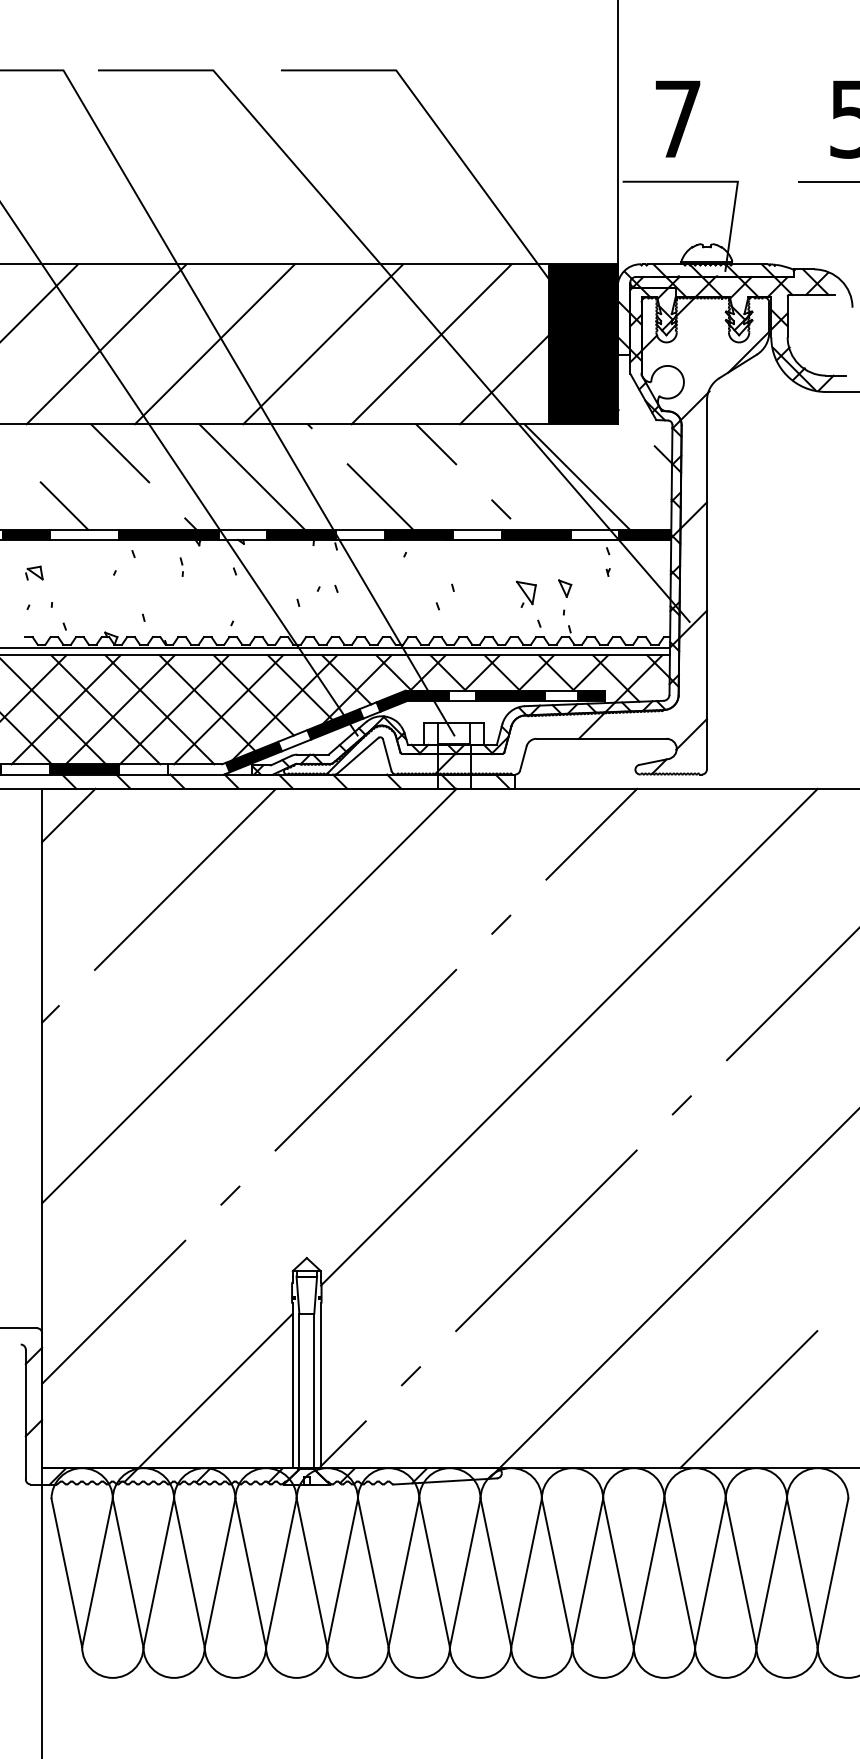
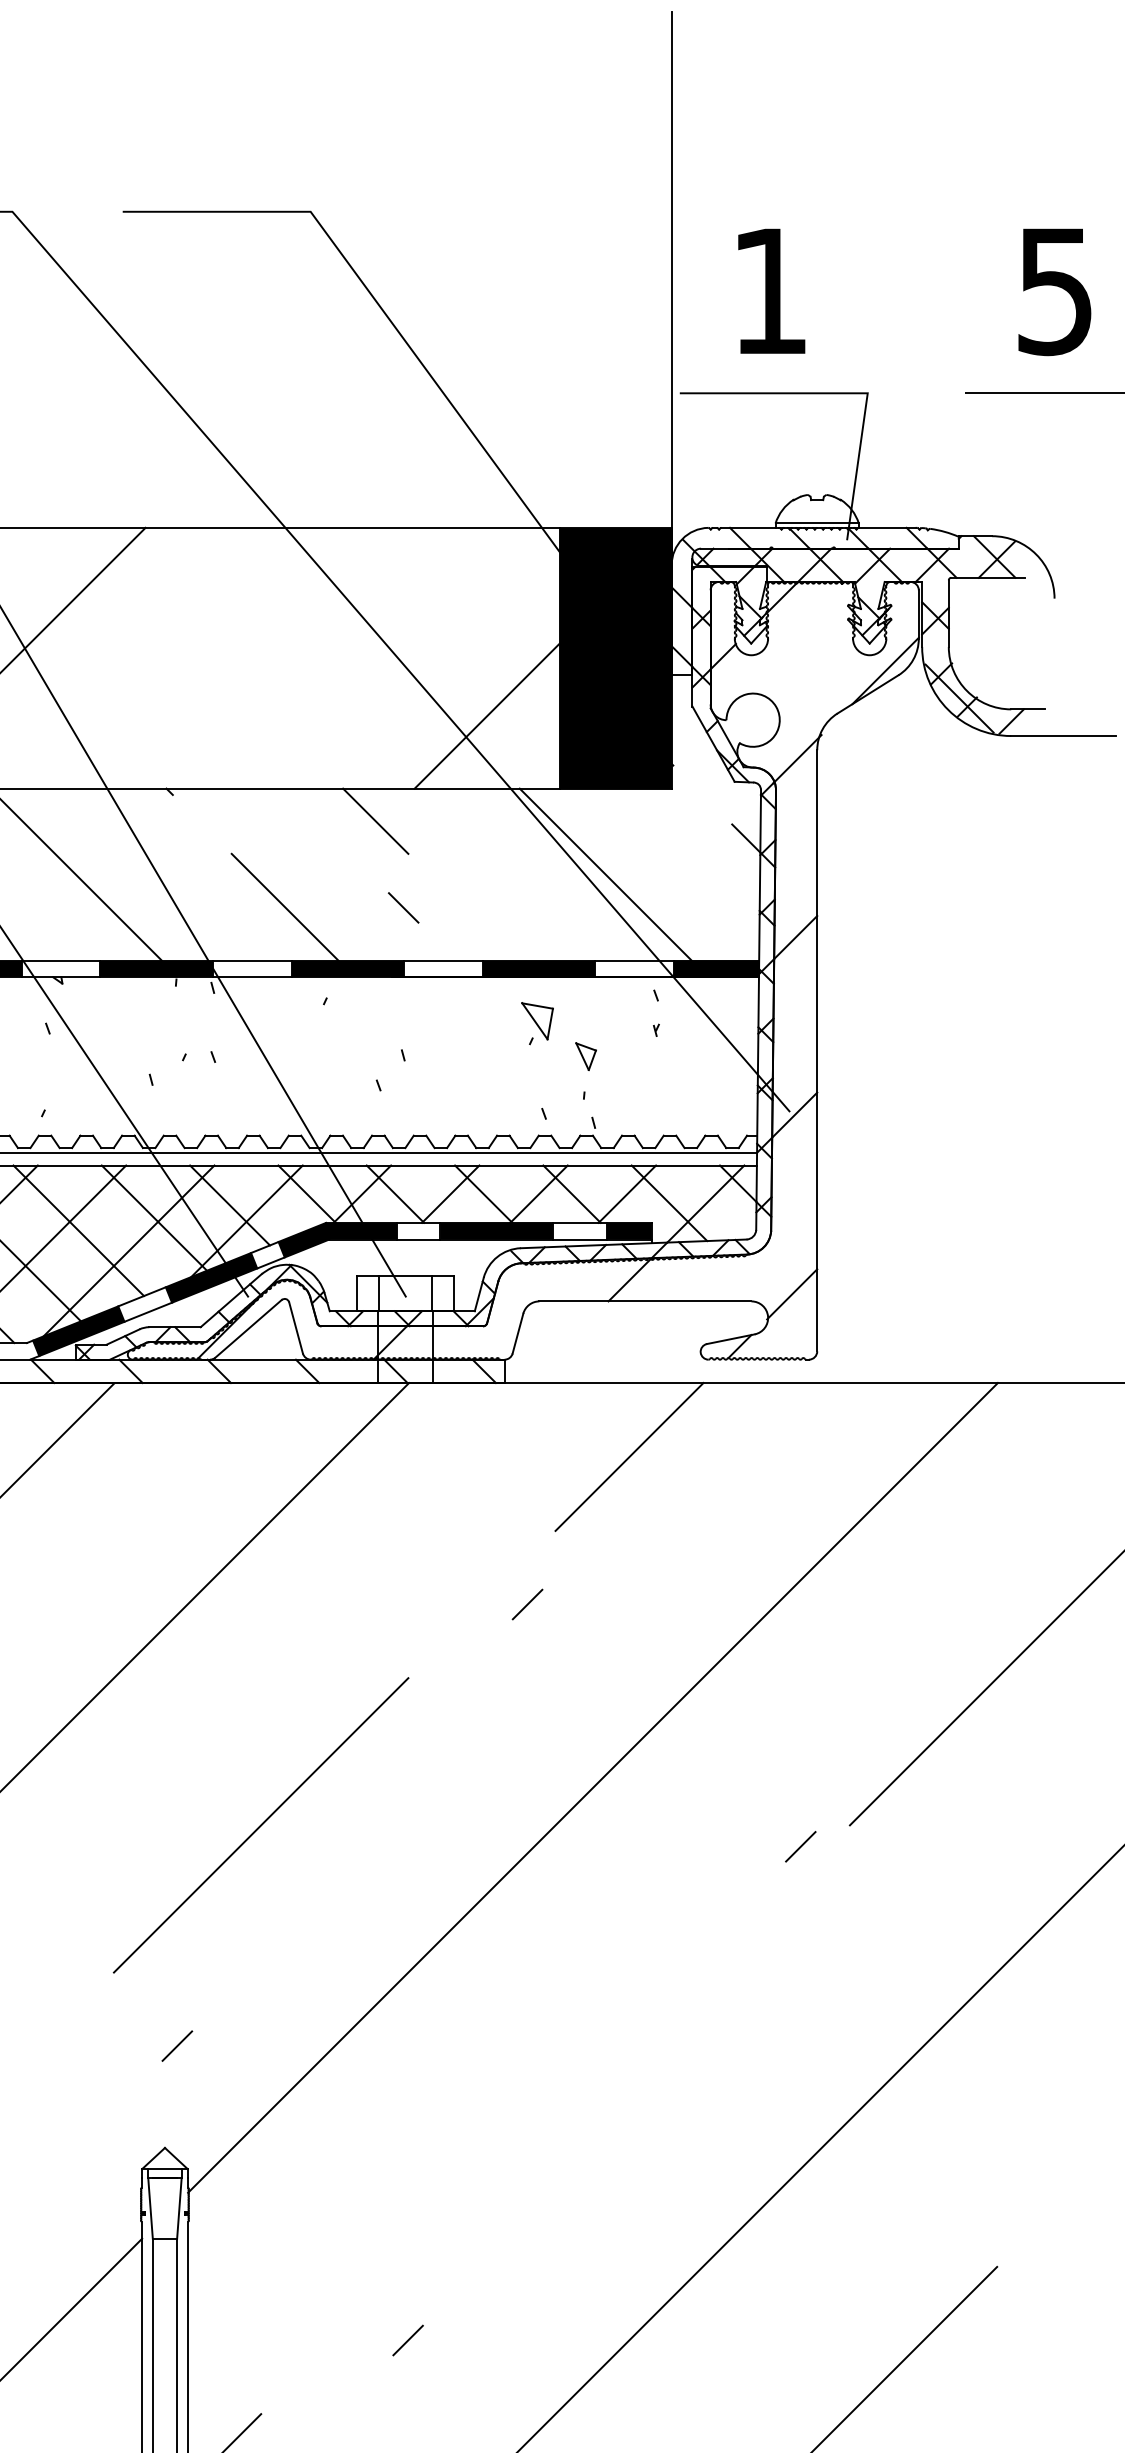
text: (677, 118) -> (769, 290), 7 -> 1
line: (323, 344) -> (192, 658), removed
line: (431, 344) -> (368, 658), removed
line: (501, 509) -> (404, 908), moved
part: (525, 593) -> (536, 1022), moved
line: (501, 924) -> (527, 1604), moved
line: (681, 1105) -> (800, 1847), moved
line: (230, 1195) -> (177, 2045), moved
line: (546, 1240) -> (555, 2119), removed
line: (410, 1376) -> (407, 2340), moved

